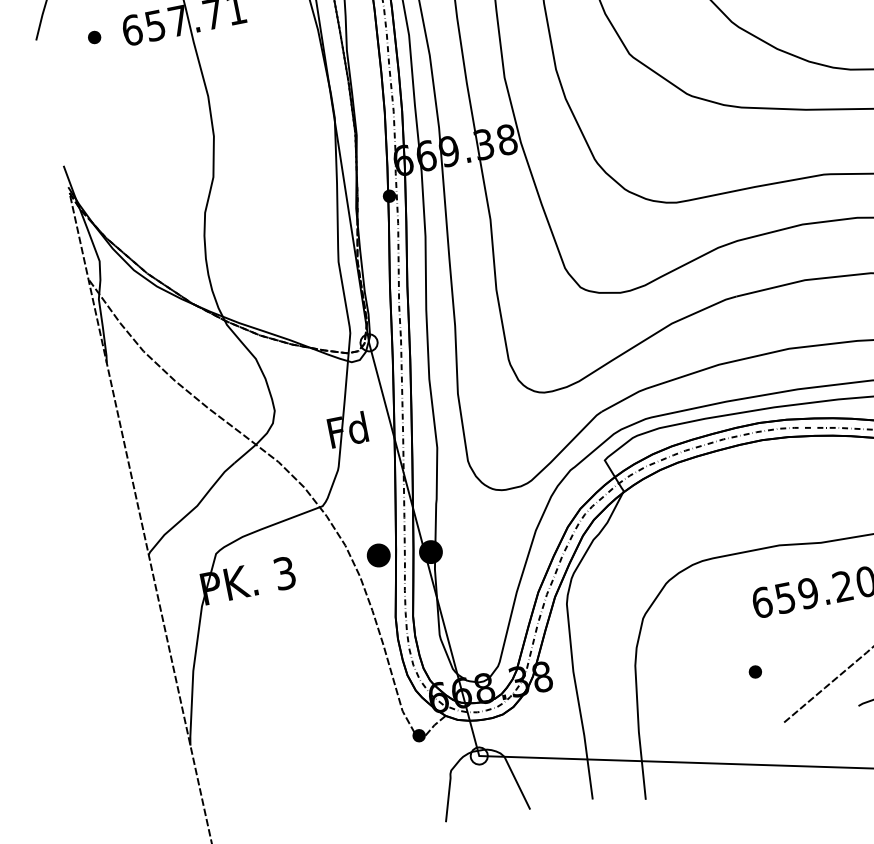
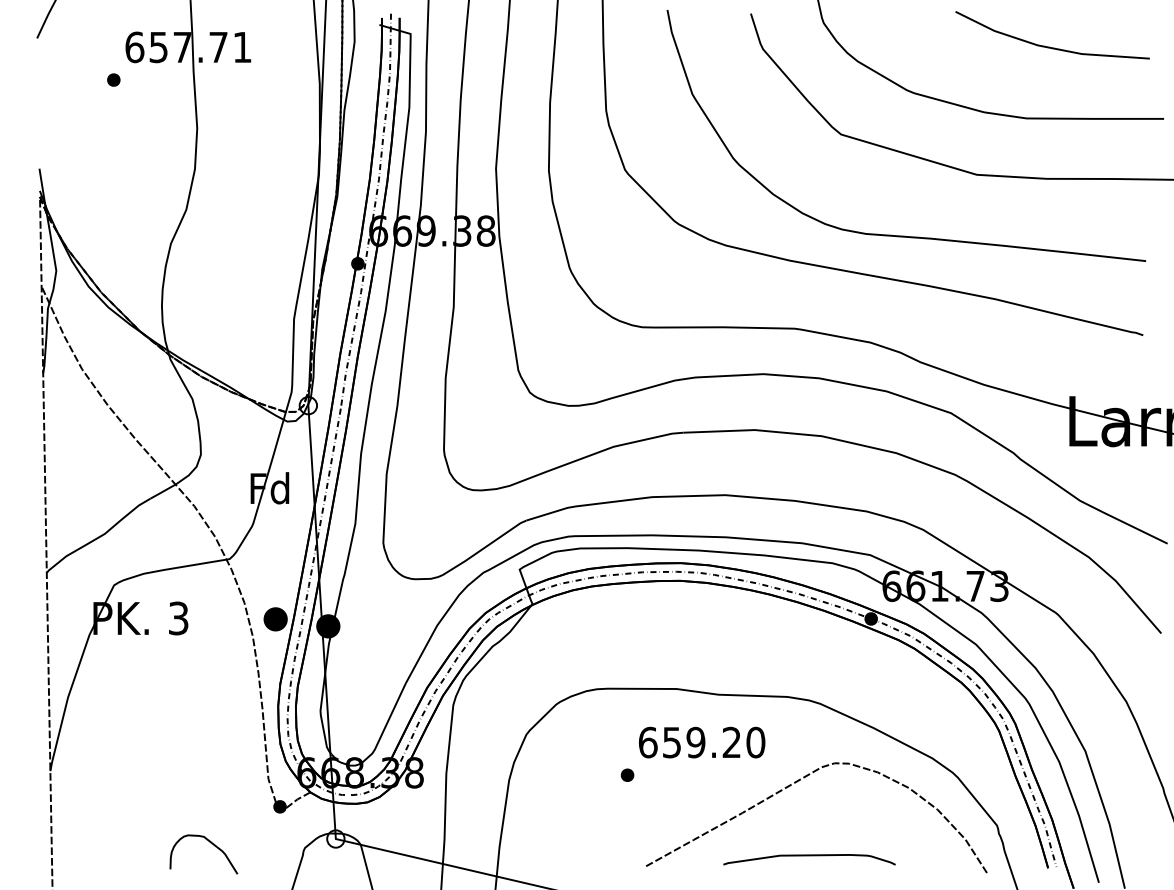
part: (94, 37) -> (113, 79), moved
part: (755, 671) -> (627, 774), moved
curve: (359, 784) -> (210, 843), added

